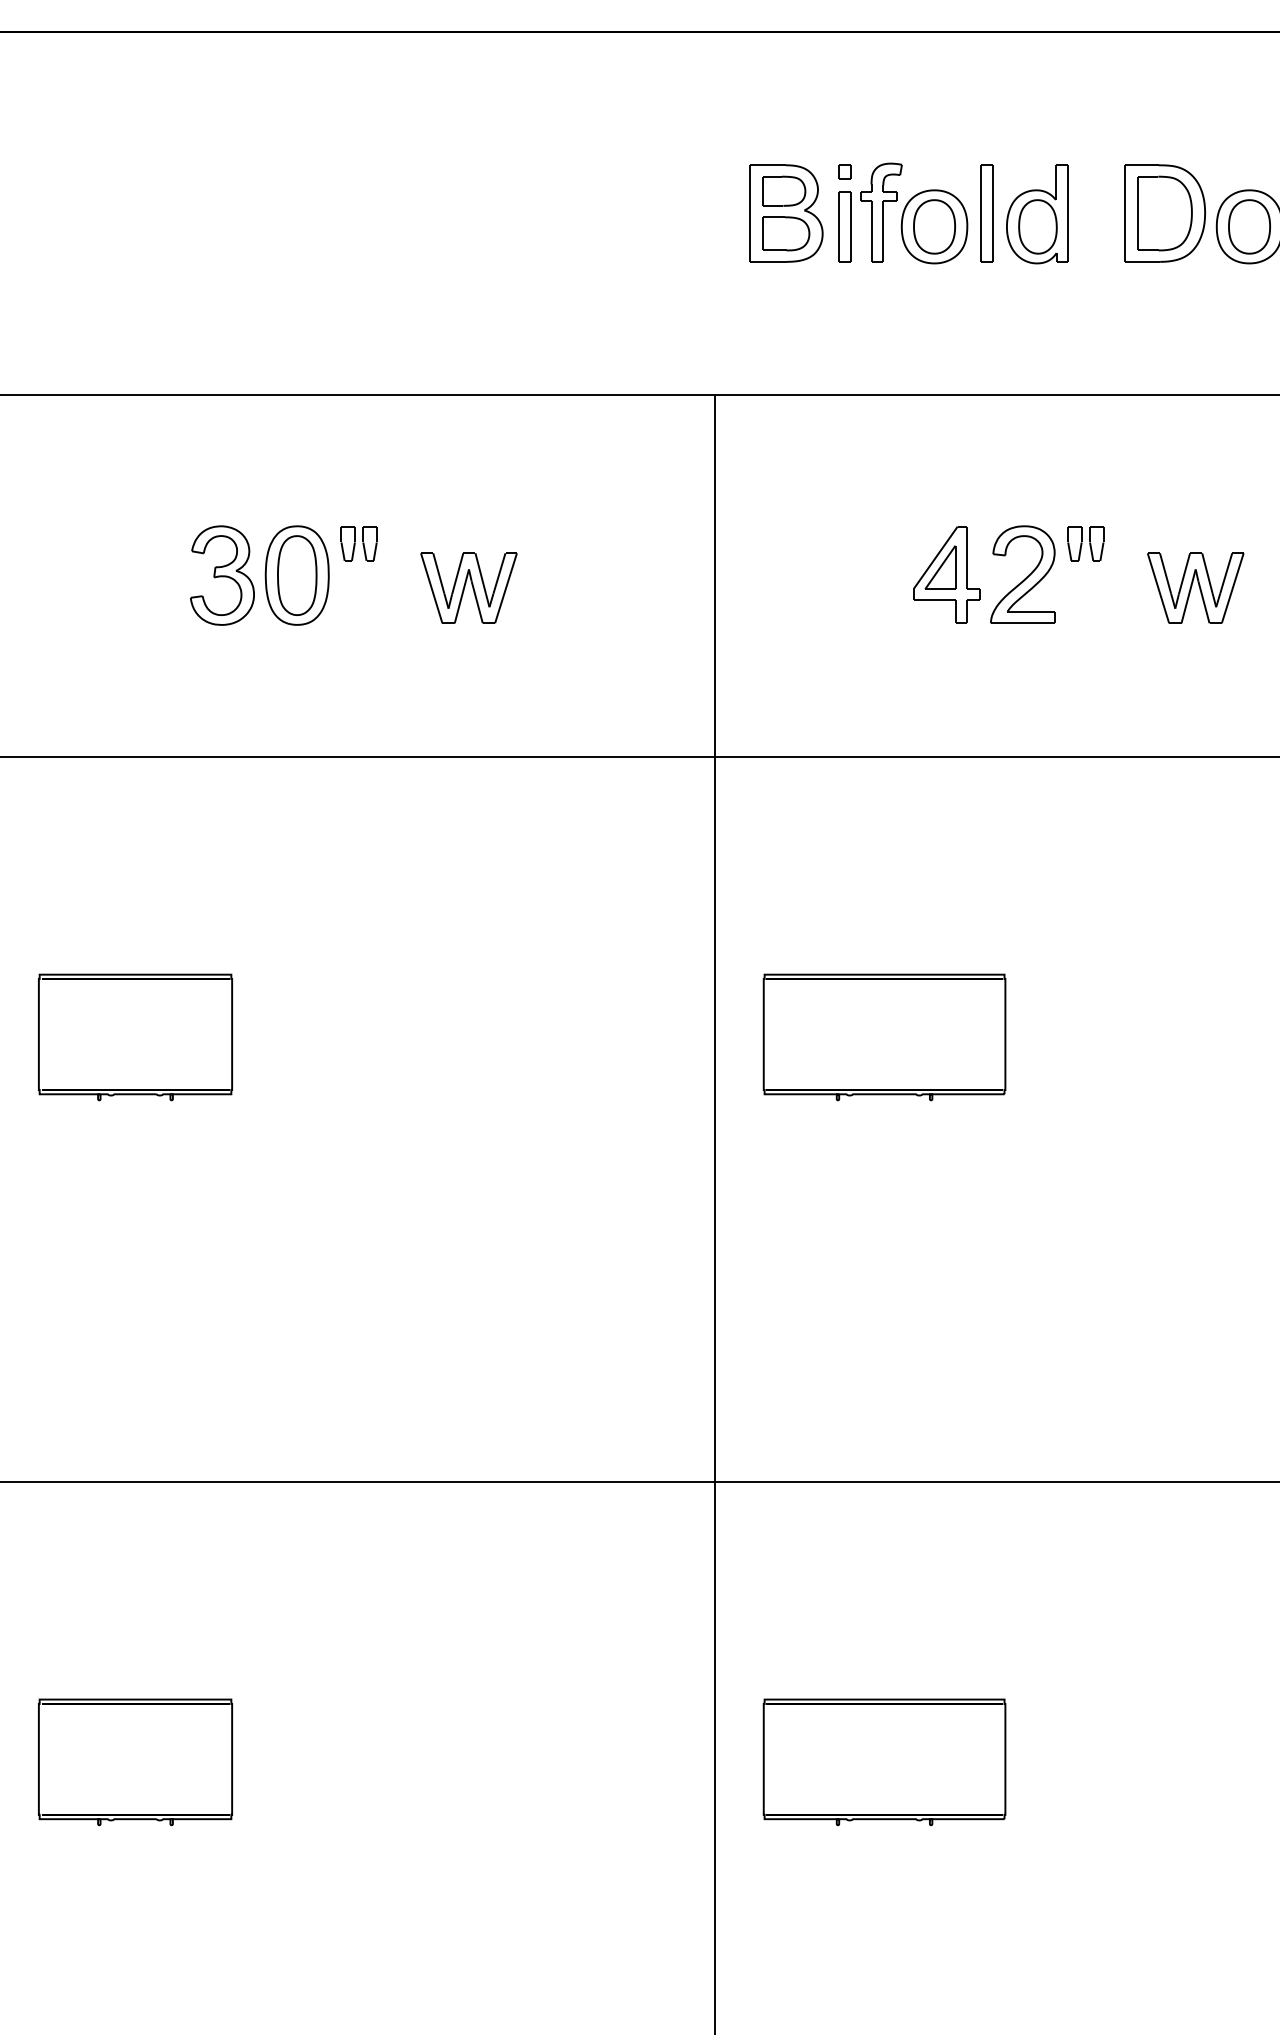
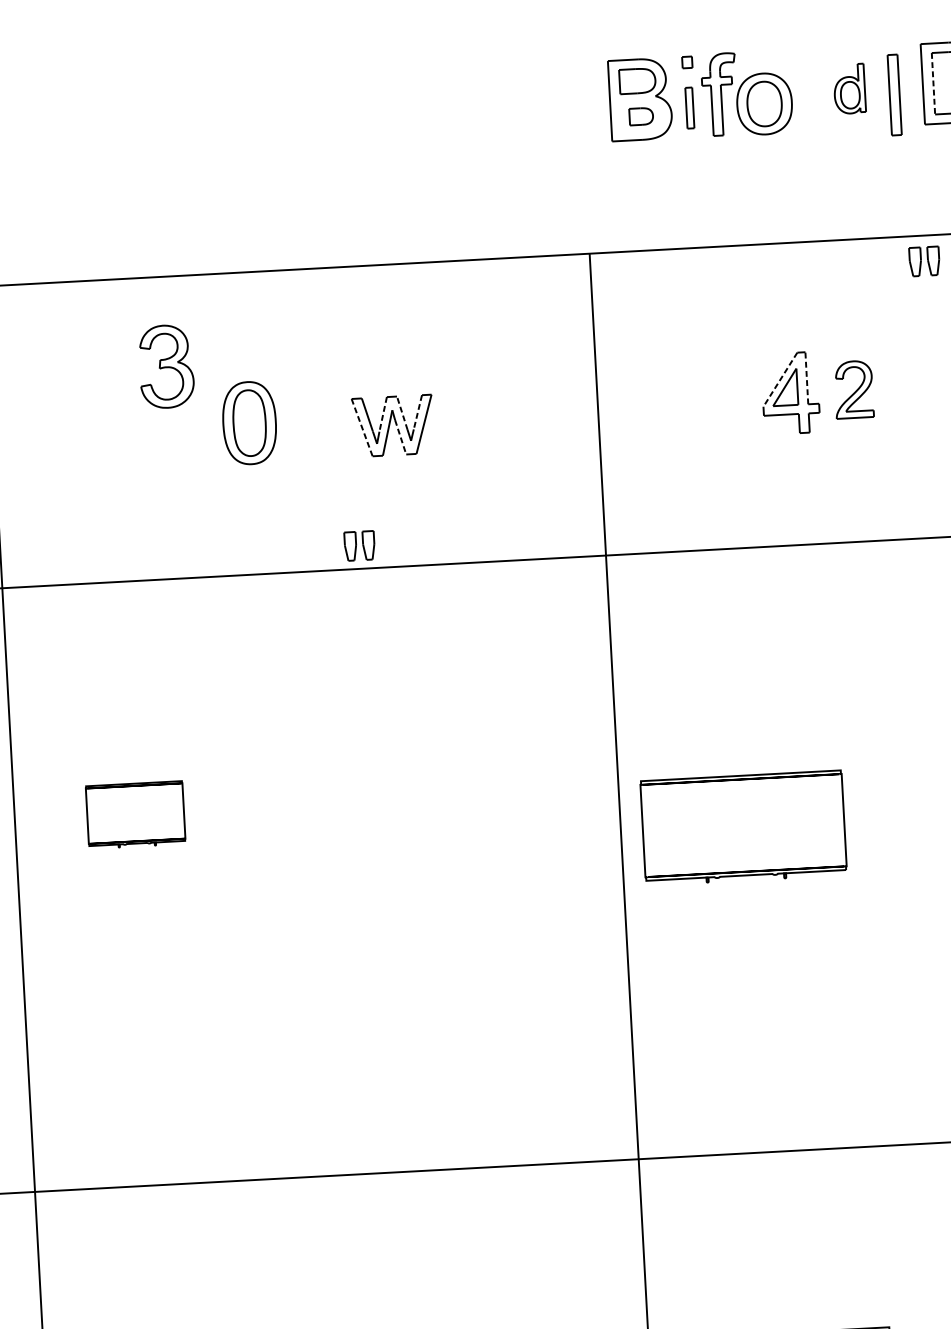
part: (986, 213) -> (894, 95), moved
line: (1138, 213) -> (933, 83), solid -> dashed
part: (1037, 214) -> (849, 89), size x0.6
part: (844, 226) -> (689, 107), size x0.7
part: (786, 233) -> (641, 116), size x0.6
part: (358, 543) -> (359, 545), moved
part: (1085, 543) -> (924, 261), moved
line: (967, 557) -> (806, 377), solid -> dashed
line: (935, 558) -> (780, 380), solid -> dashed
line: (480, 573) -> (402, 413), solid -> dashed
line: (499, 573) -> (417, 412), solid -> dashed
line: (457, 574) -> (383, 415), solid -> dashed
part: (1022, 574) -> (853, 389), size x0.7
part: (222, 575) -> (166, 366), moved
line: (431, 588) -> (361, 427), solid -> dashed
line: (477, 602) -> (400, 437), solid -> dashed
part: (135, 1037) -> (135, 815), size x0.6
part: (884, 1037) -> (743, 828), moved

